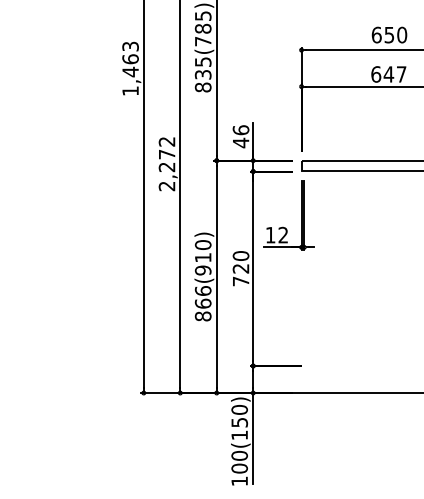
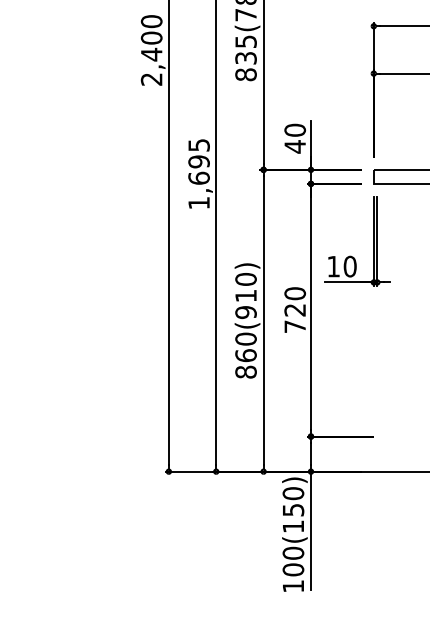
text: (130, 68) -> (151, 50), 1,463 -> 2,400
text: (240, 130) -> (294, 130), 46 -> 40
text: (166, 164) -> (198, 174), 2,272 -> 1,695
text: (283, 234) -> (350, 265), 12 -> 10
text: (202, 290) -> (245, 338), 866(910) -> 860(910)

